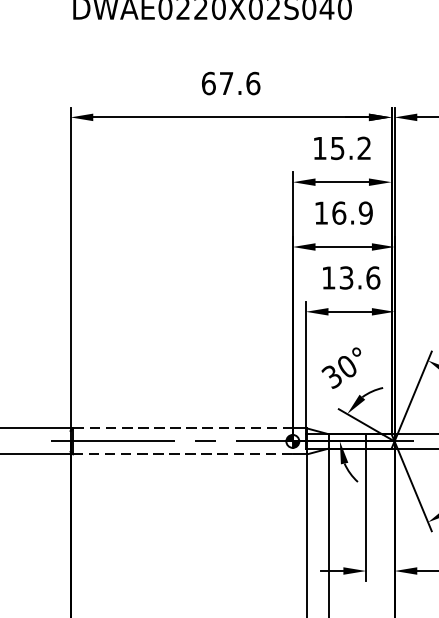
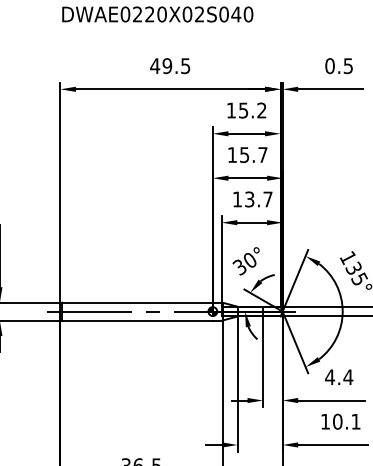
text: (231, 84) -> (170, 66), 67.6 -> 49.5
text: (352, 212) -> (253, 154), 16.9 -> 15.7
text: (372, 277) -> (267, 199), 13.6 -> 13.7
line: (182, 428) -> (137, 302), dashed -> solid
line: (184, 454) -> (138, 320), dashed -> solid

